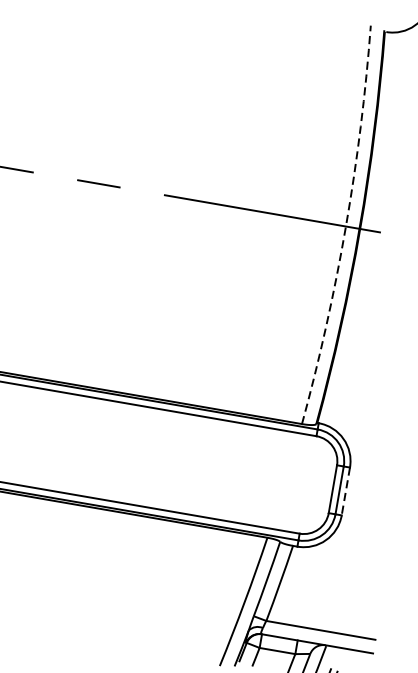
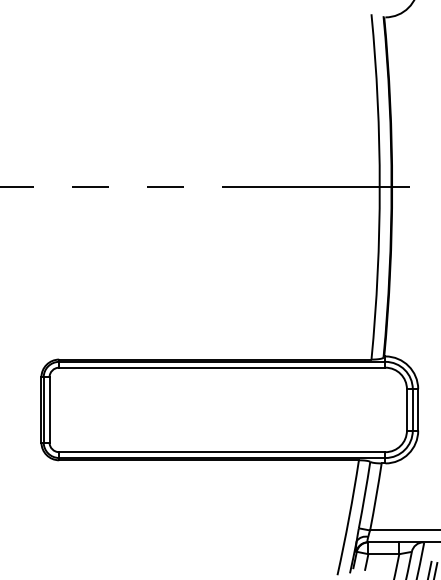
arc: (345, 225) -> (379, 186), dashed -> solid
line: (346, 491) -> (418, 409), dashed -> solid

